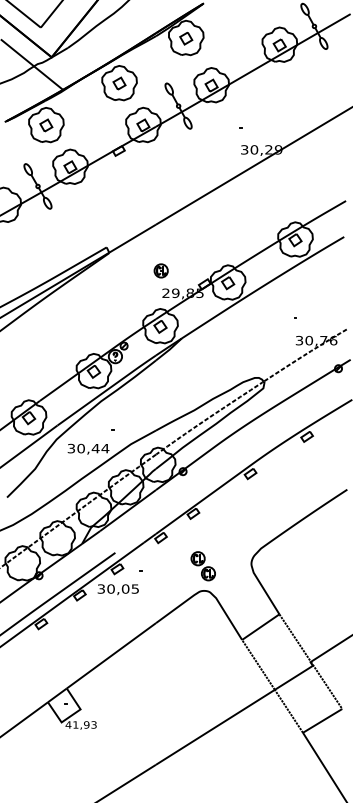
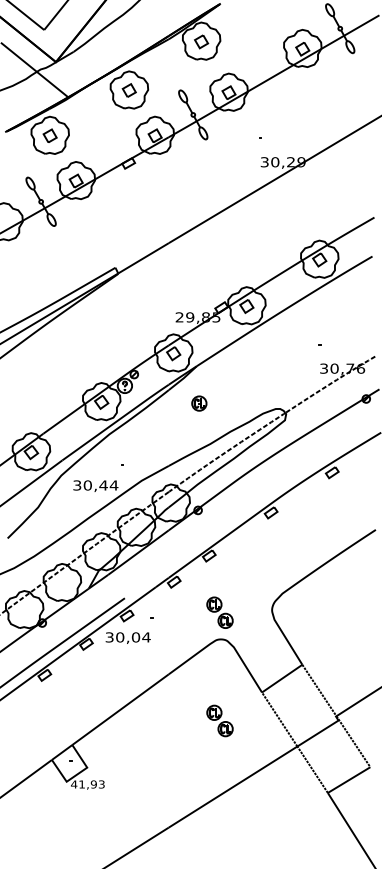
part: (160, 270) -> (198, 403), moved
text: (135, 588) -> (146, 636), 30,05 -> 30,04
part: (202, 666) -> (219, 721), added

